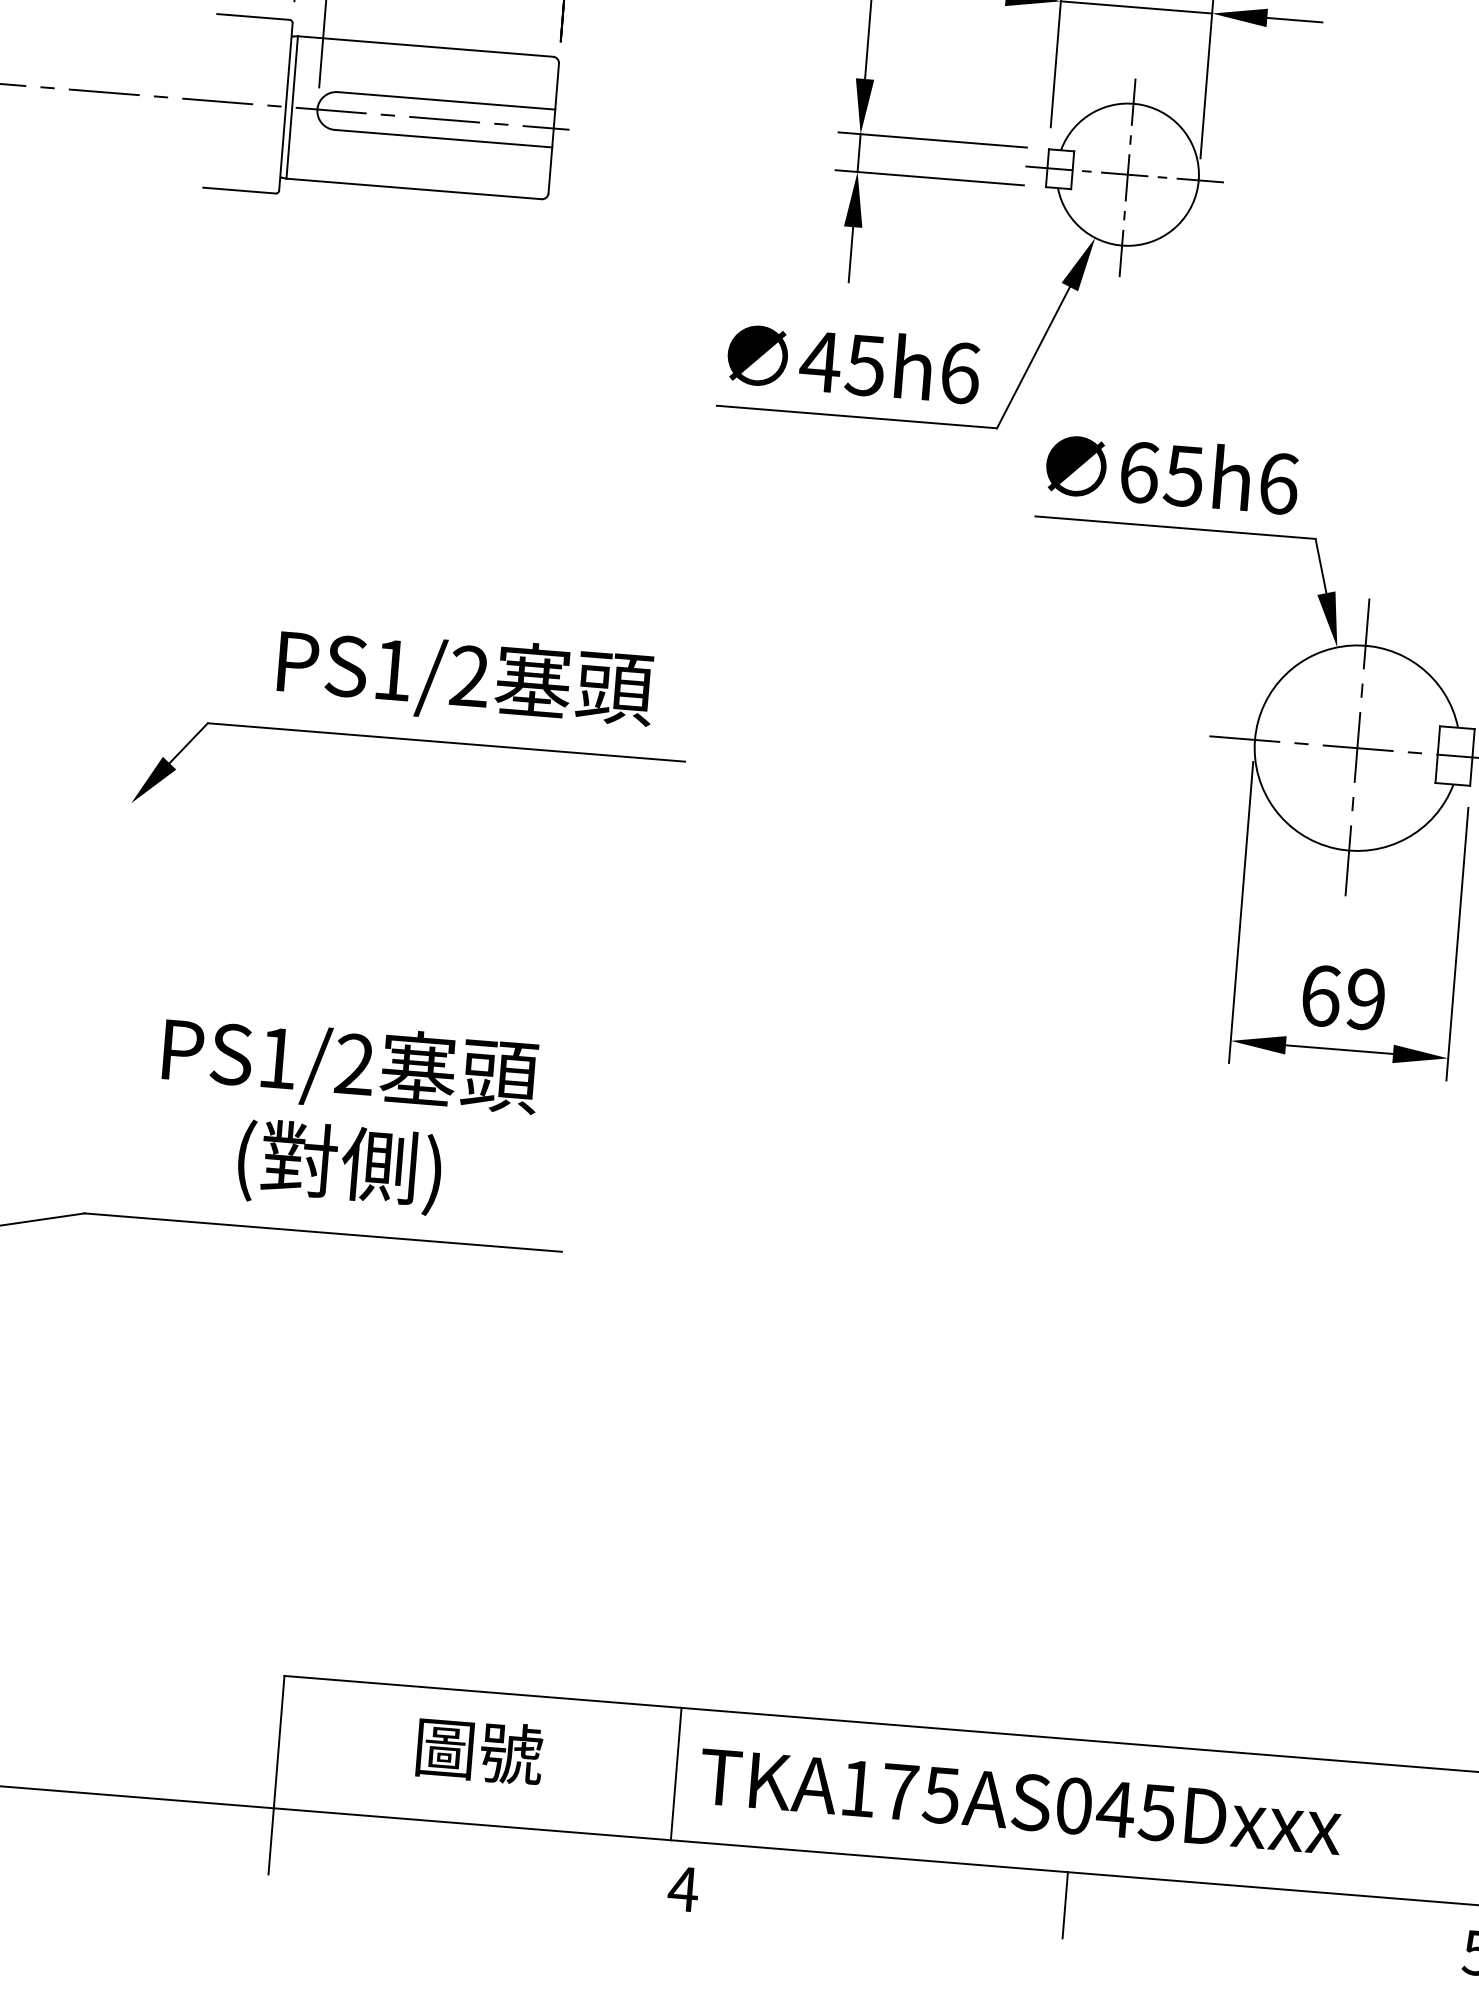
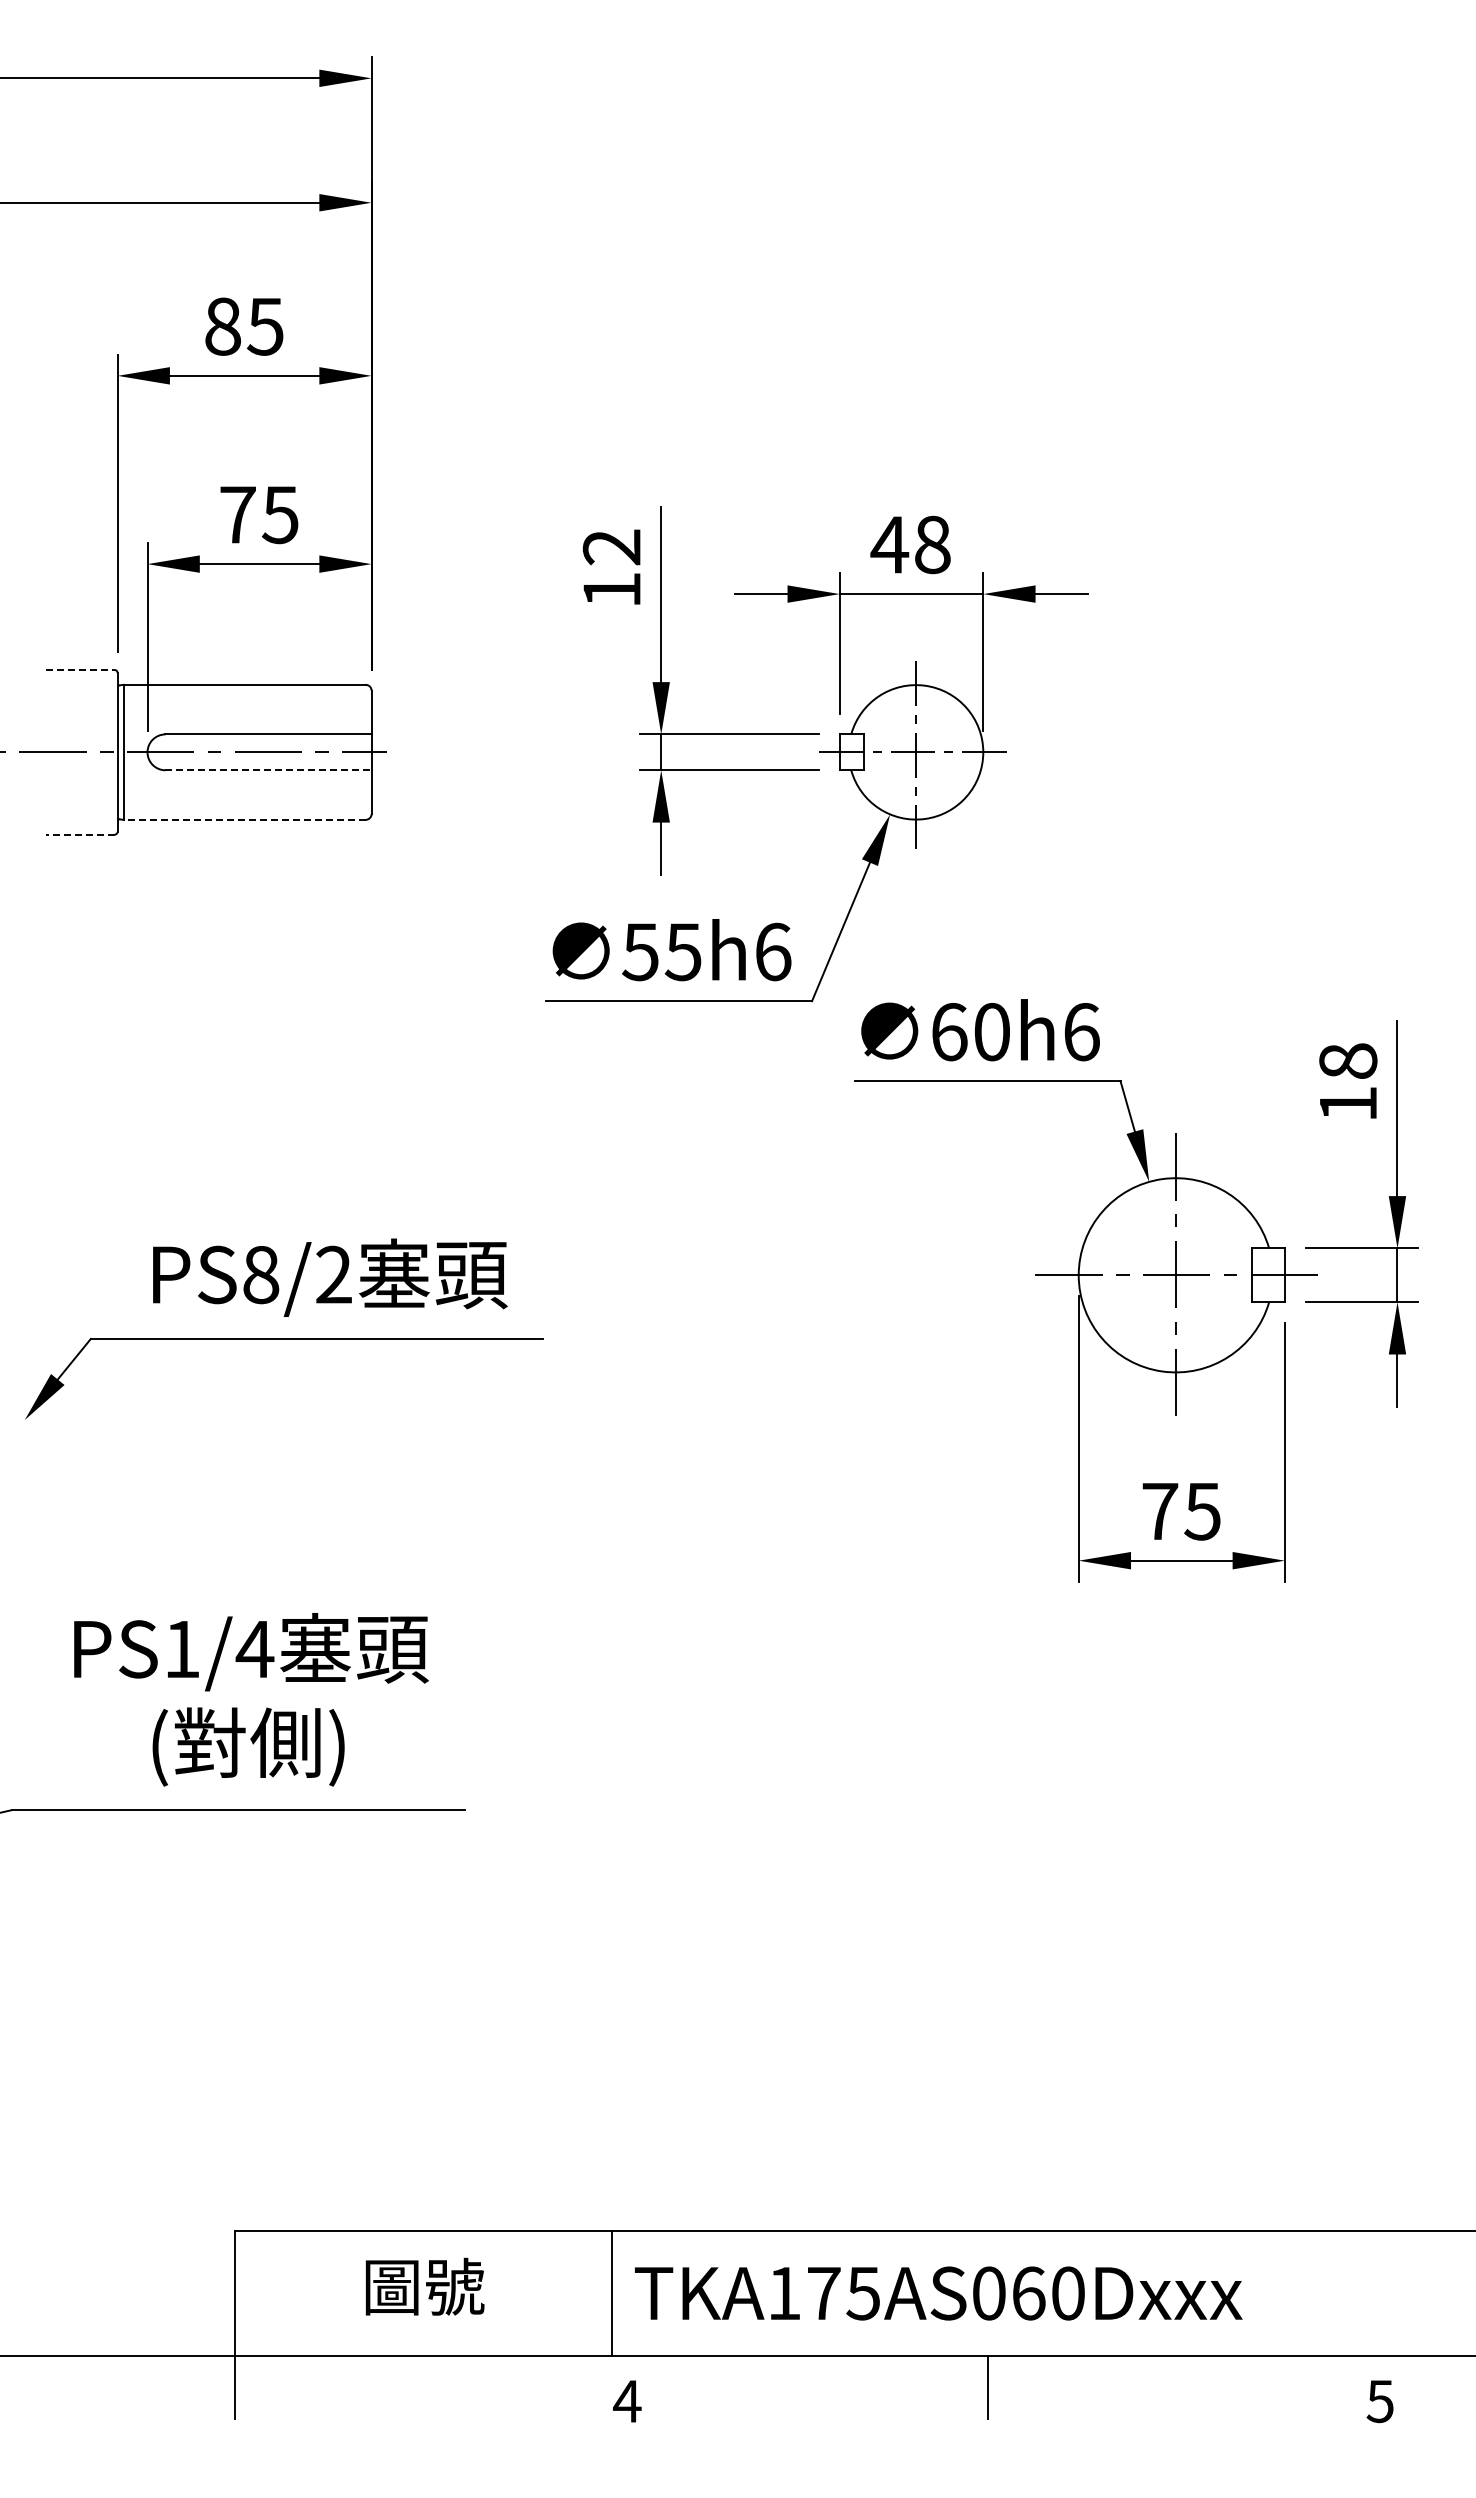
line: (253, 17) -> (80, 670), solid -> dashed
line: (444, 138) -> (269, 770), solid -> dashed
line: (413, 188) -> (244, 819), solid -> dashed
line: (238, 190) -> (79, 834), solid -> dashed
text: (820, 362) -> (640, 952), 45h6 -> 55h6
text: (1183, 476) -> (991, 1032), 65h6 -> 60h6
text: (393, 670) -> (261, 1275), PS1/2 -> PS8/2
text: (1343, 997) -> (1181, 1511), 69 -> 75
text: (354, 1063) -> (254, 1648), PS1/2 -> PS1/4
text: (1135, 1810) -> (1047, 2293), TKA175AS045Dxxx -> TKA175AS060Dxxx

